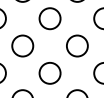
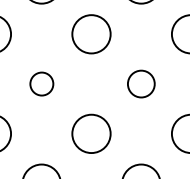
circle: (22, 45) -> (41, 83), size x0.6
circle: (77, 45) -> (141, 83), size x0.7

